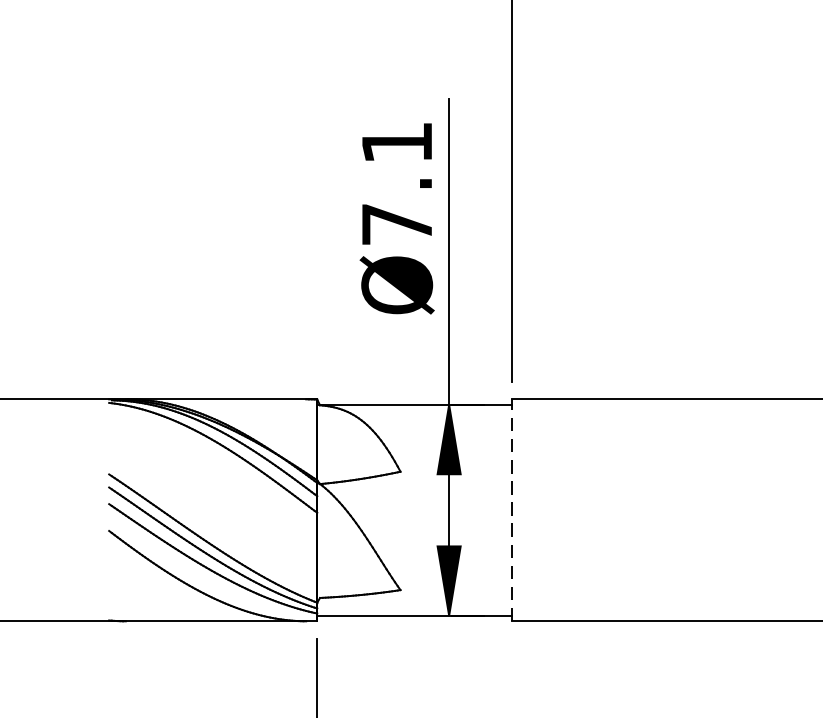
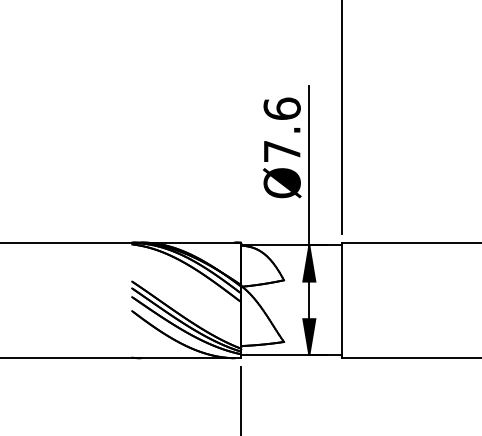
text: (395, 141) -> (281, 108), Ø7.1 -> Ø7.6
line: (510, 510) -> (341, 300), dashed -> solid

